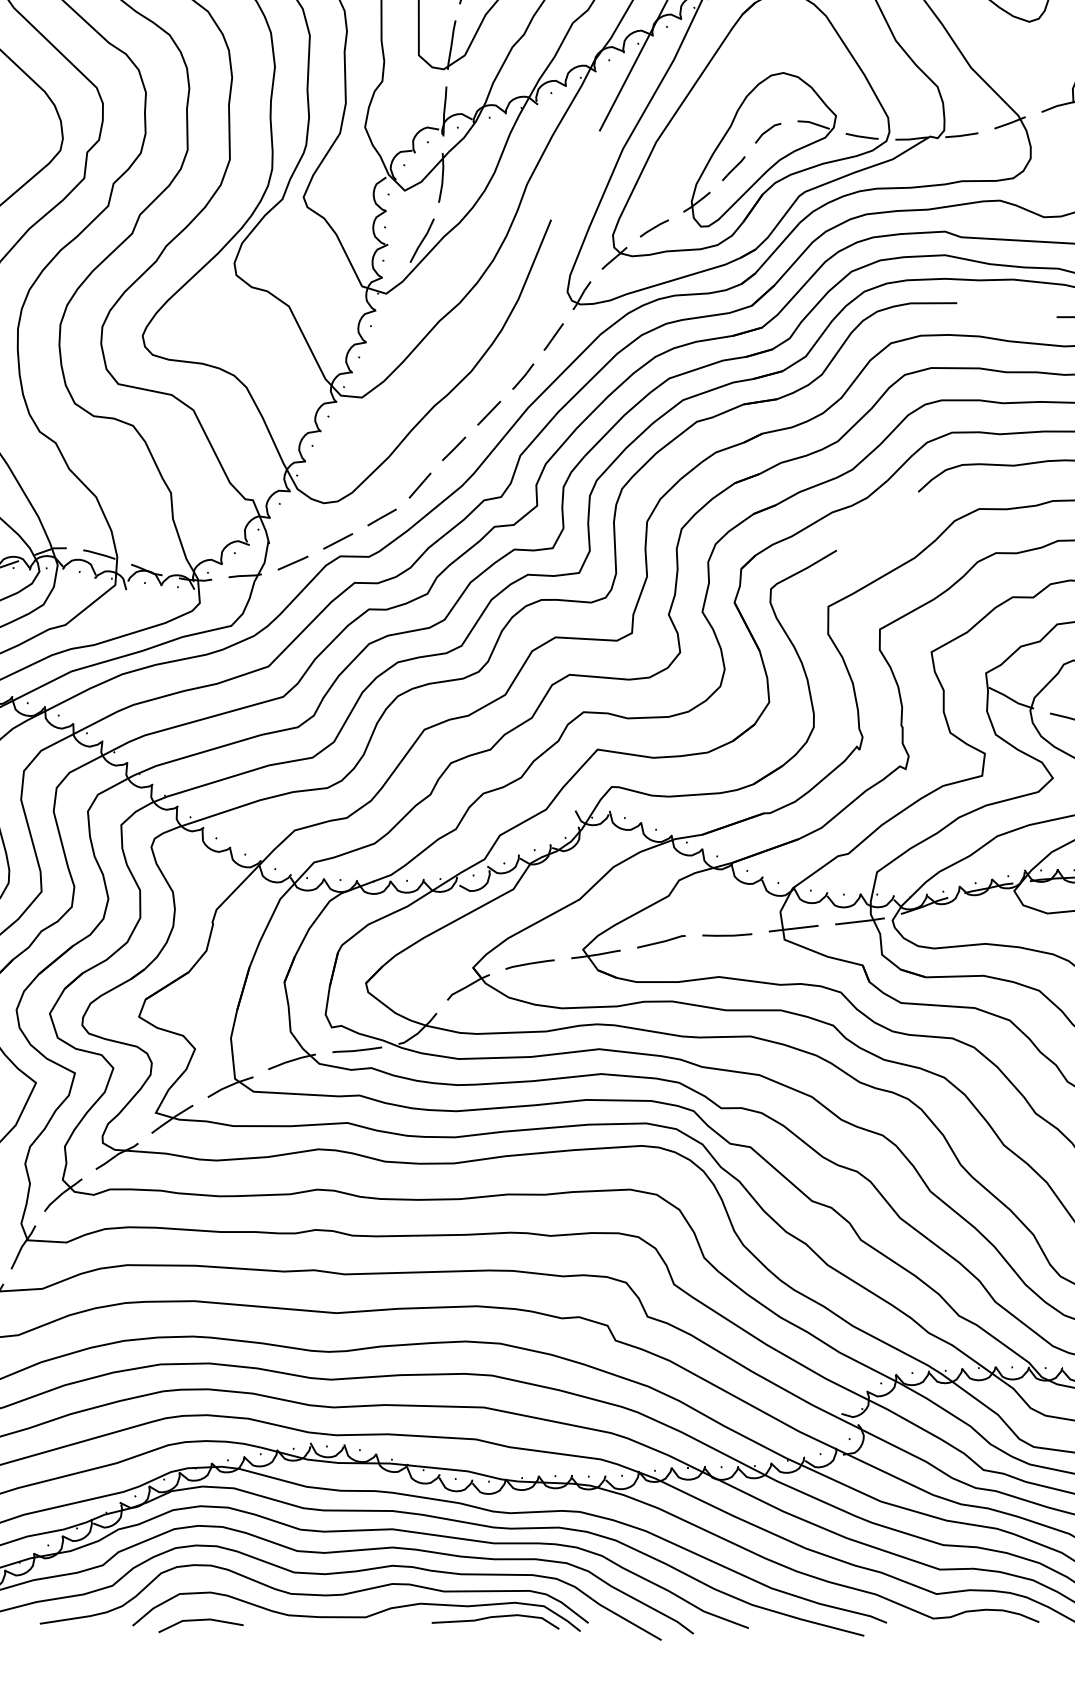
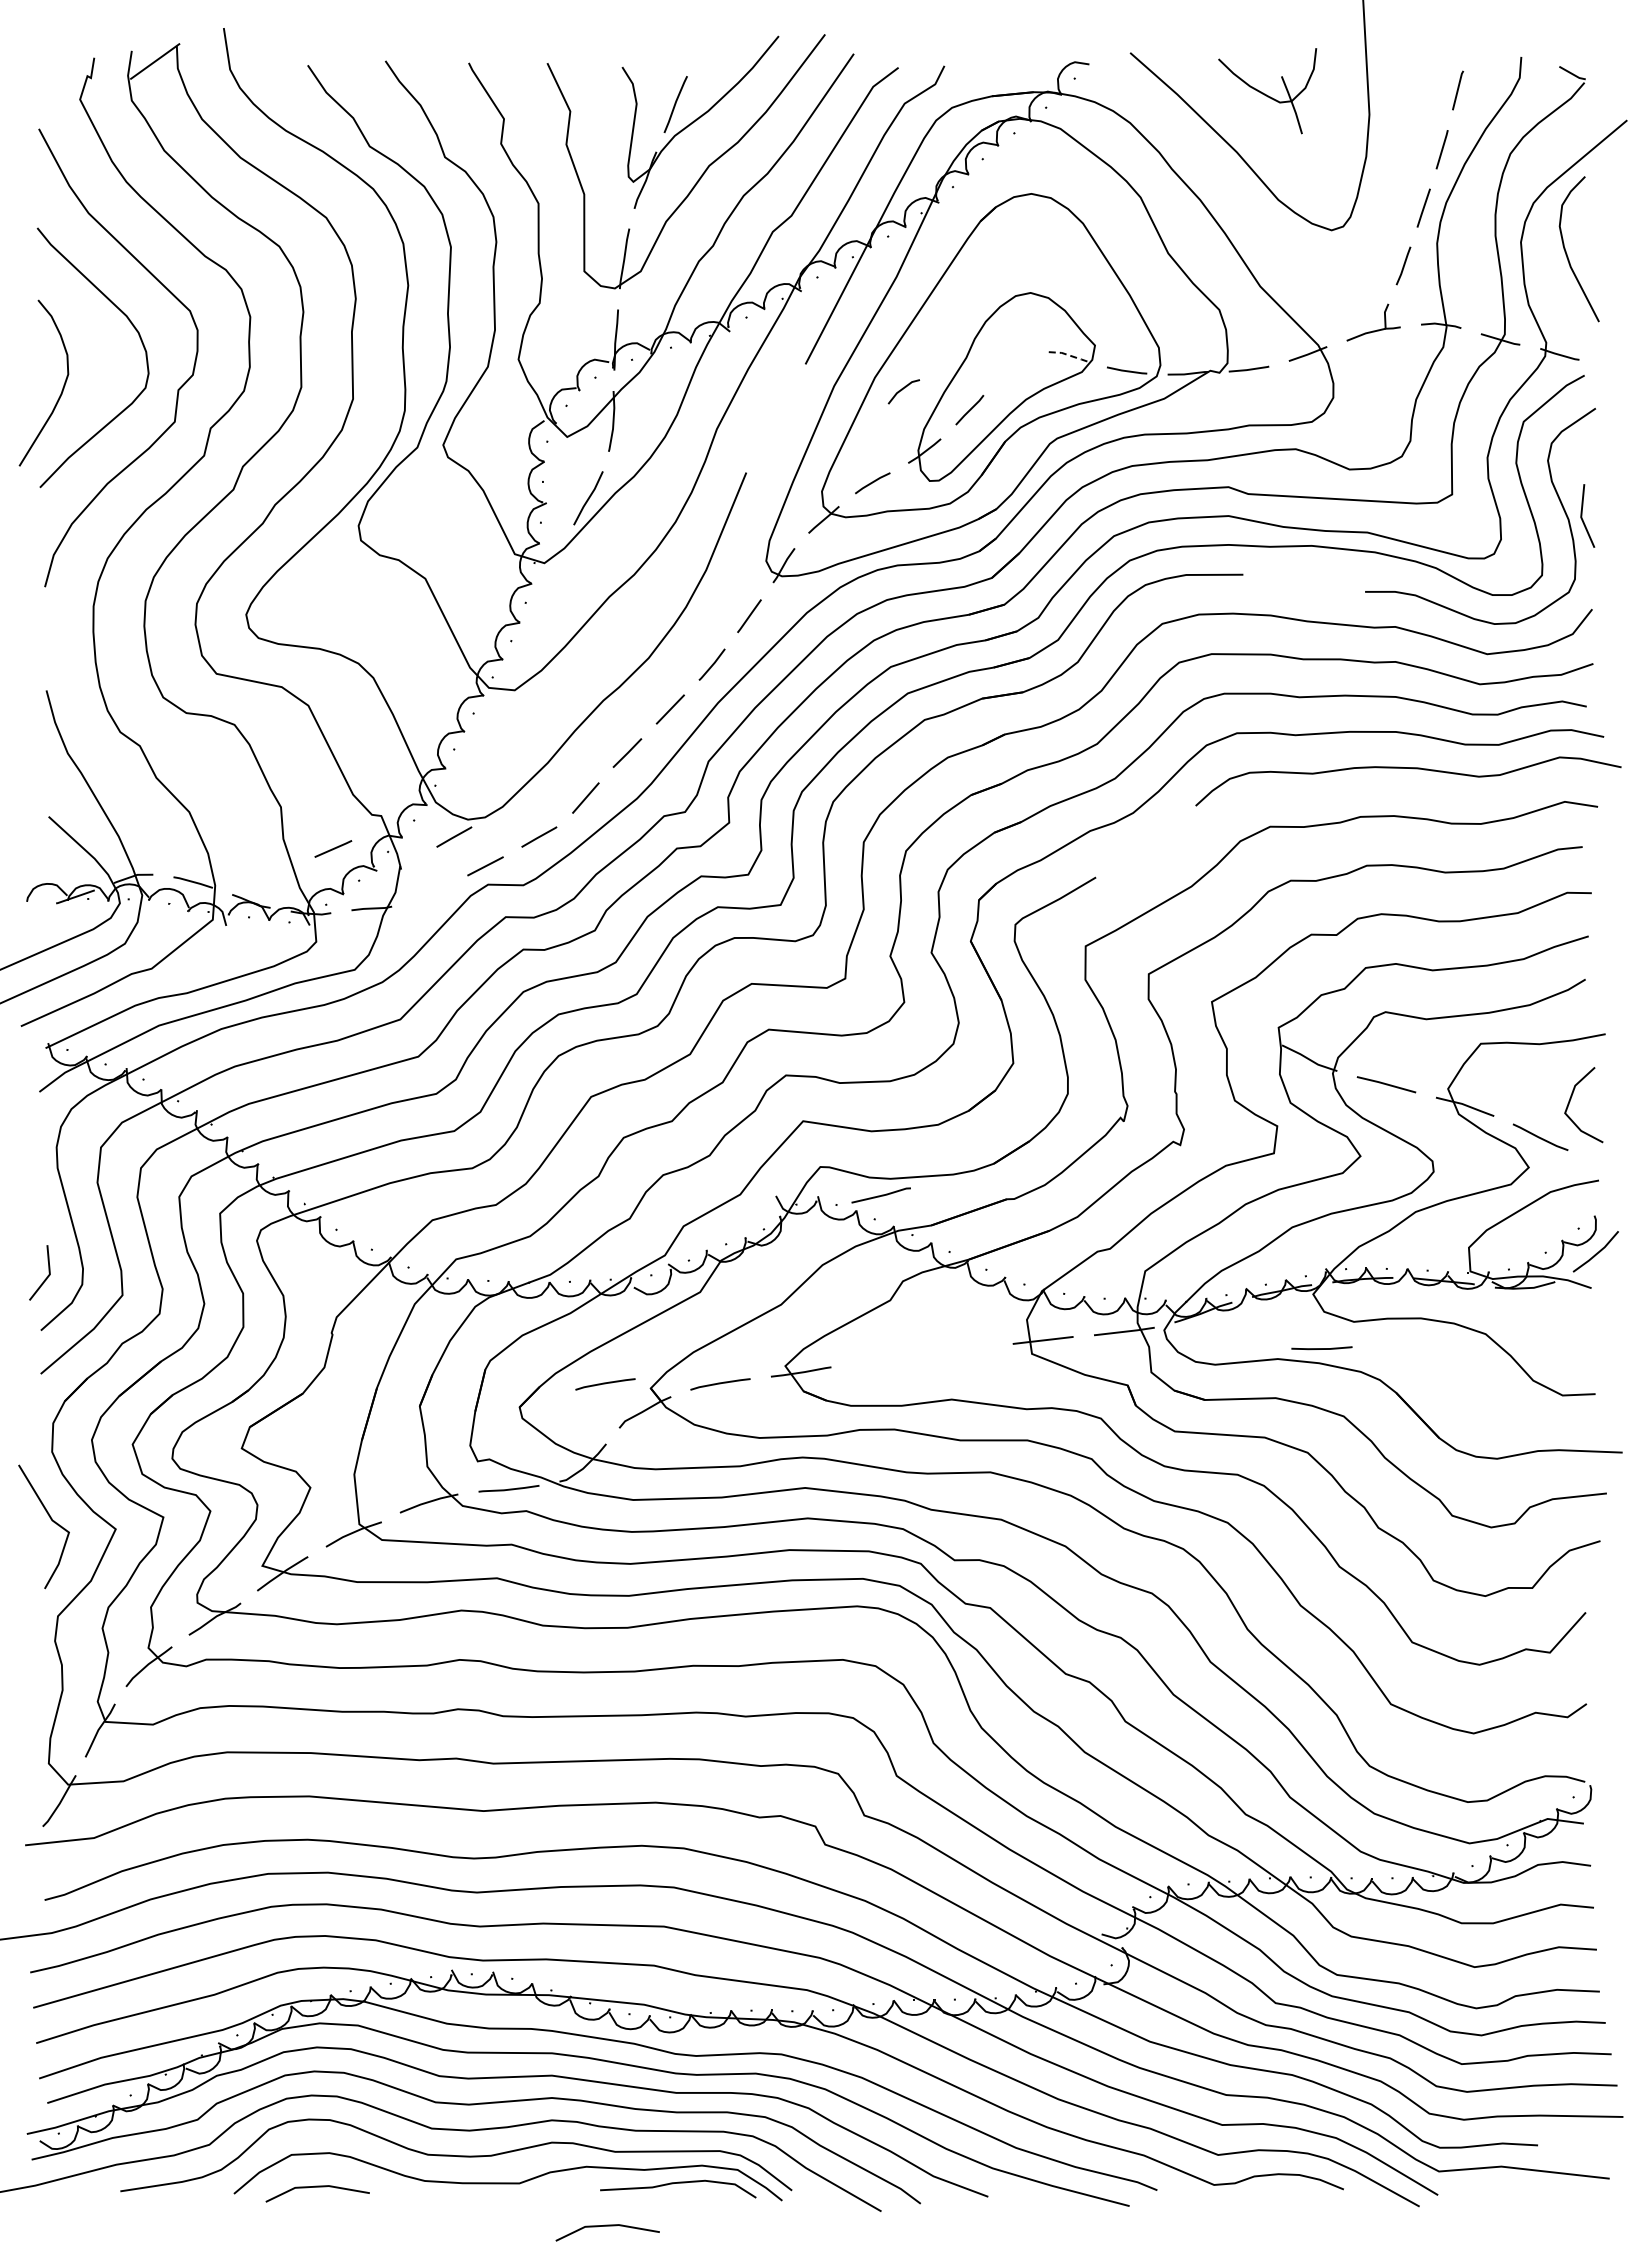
line: (814, 124) -> (1068, 355), solid -> dashed
line: (766, 132) -> (902, 390), moved
line: (312, 517) -> (454, 836), added
line: (293, 562) -> (333, 848), moved
line: (726, 935) -> (1321, 1348), moved
line: (660, 941) -> (880, 1195), moved
line: (436, 964) -> (605, 1384), added
line: (437, 1652) -> (607, 2226), added

